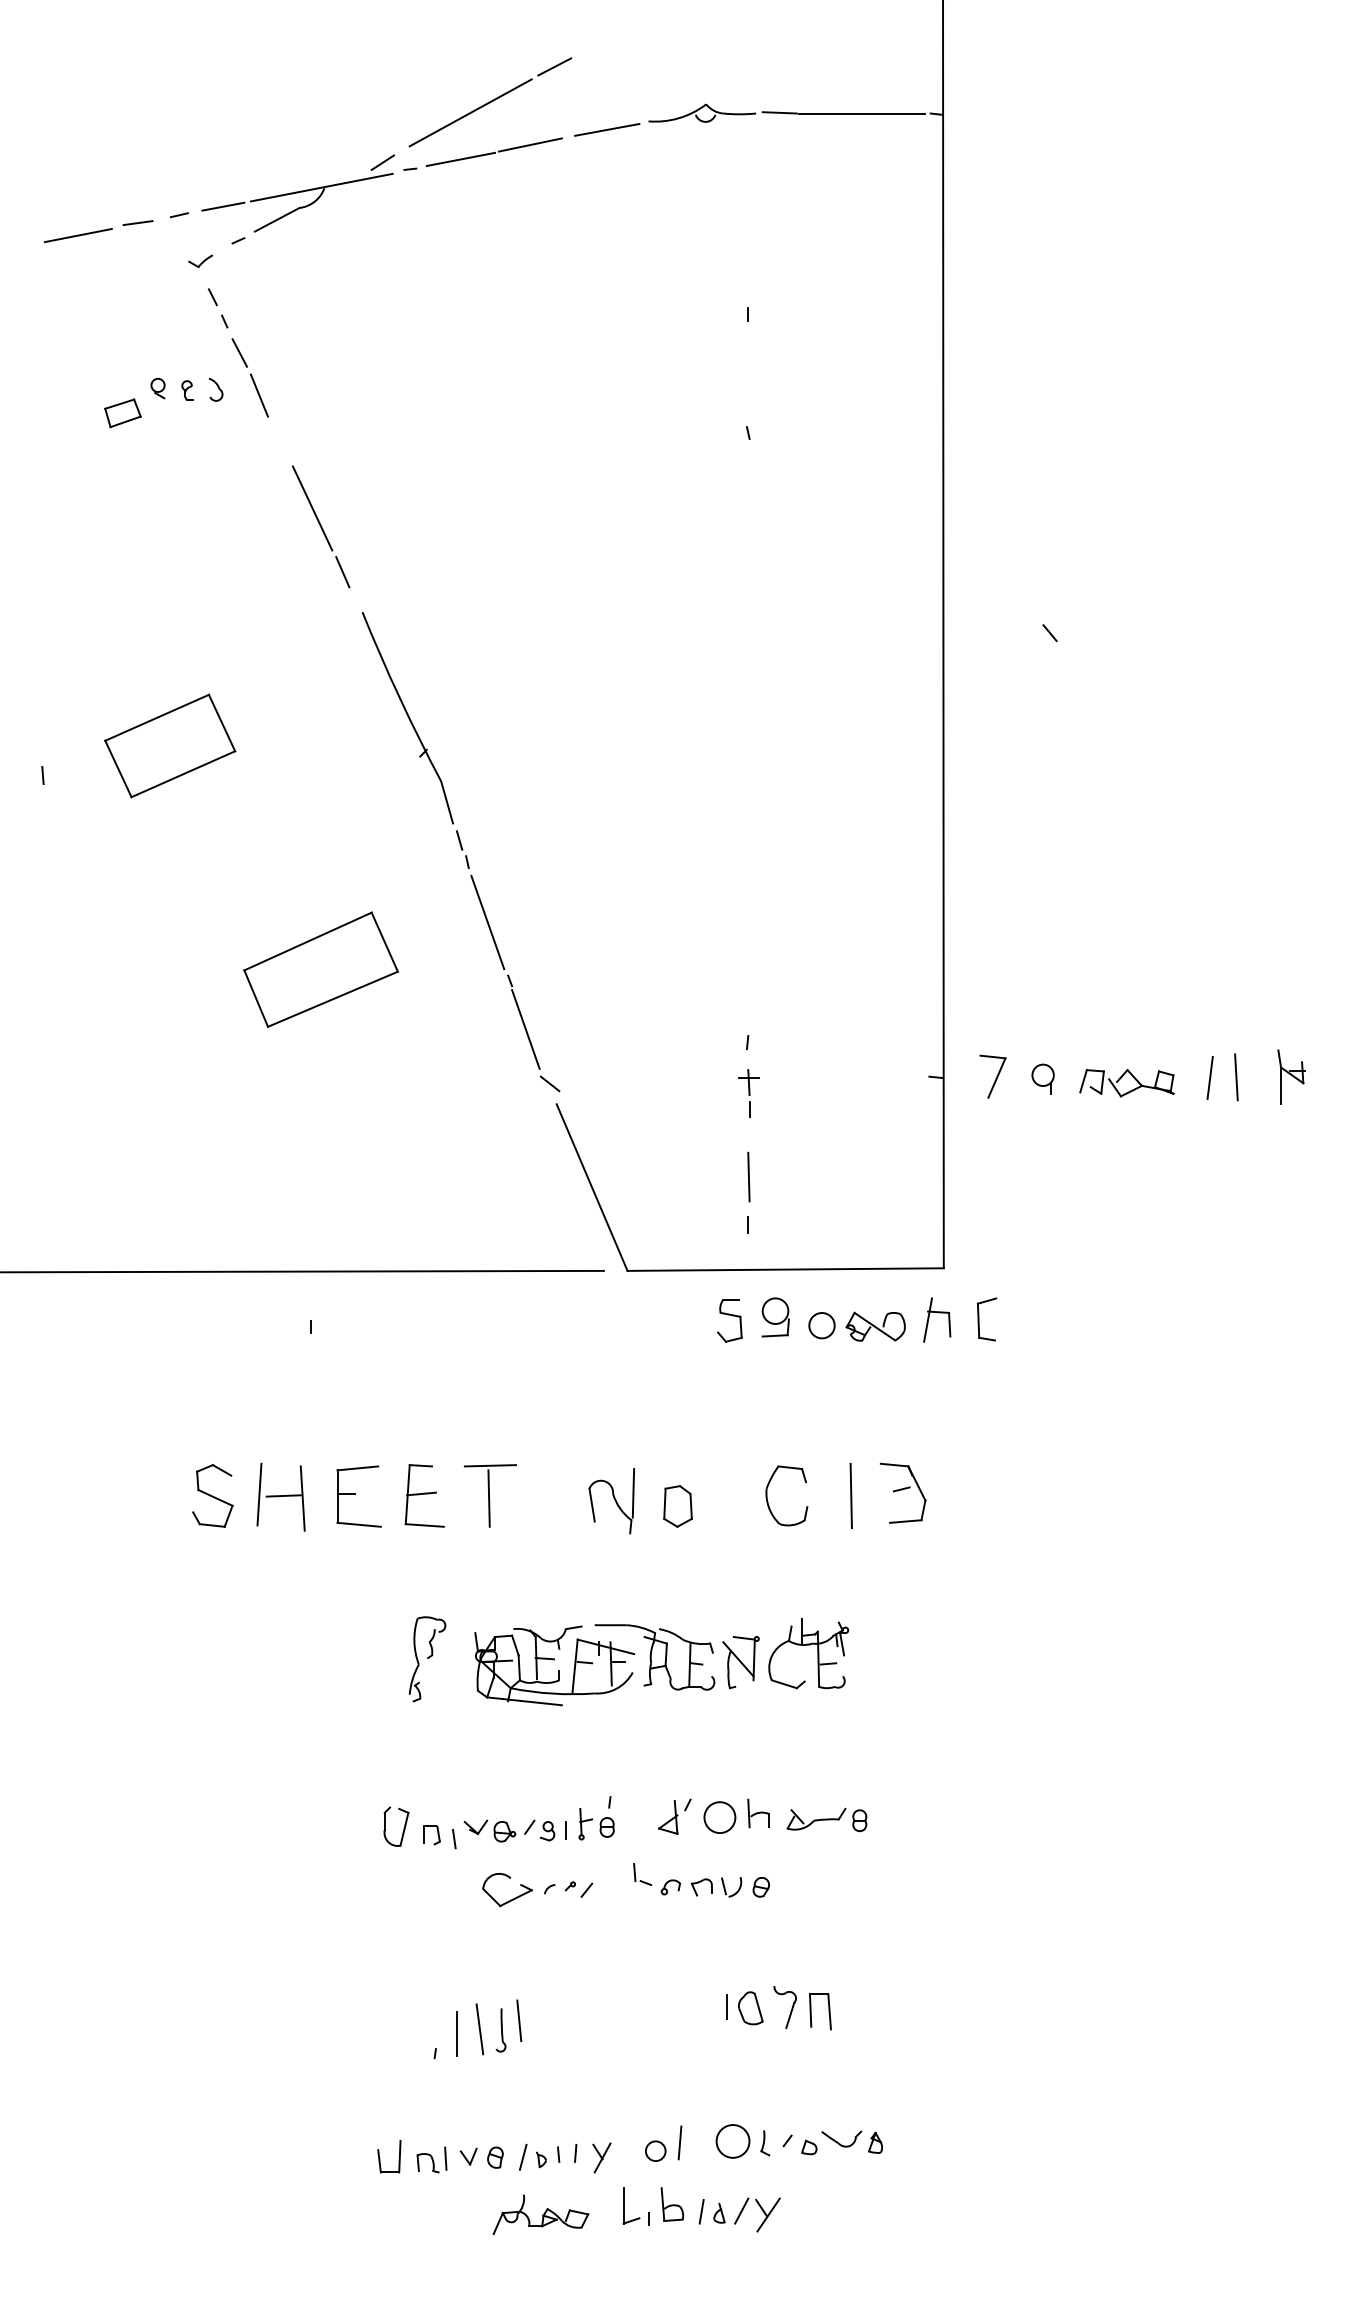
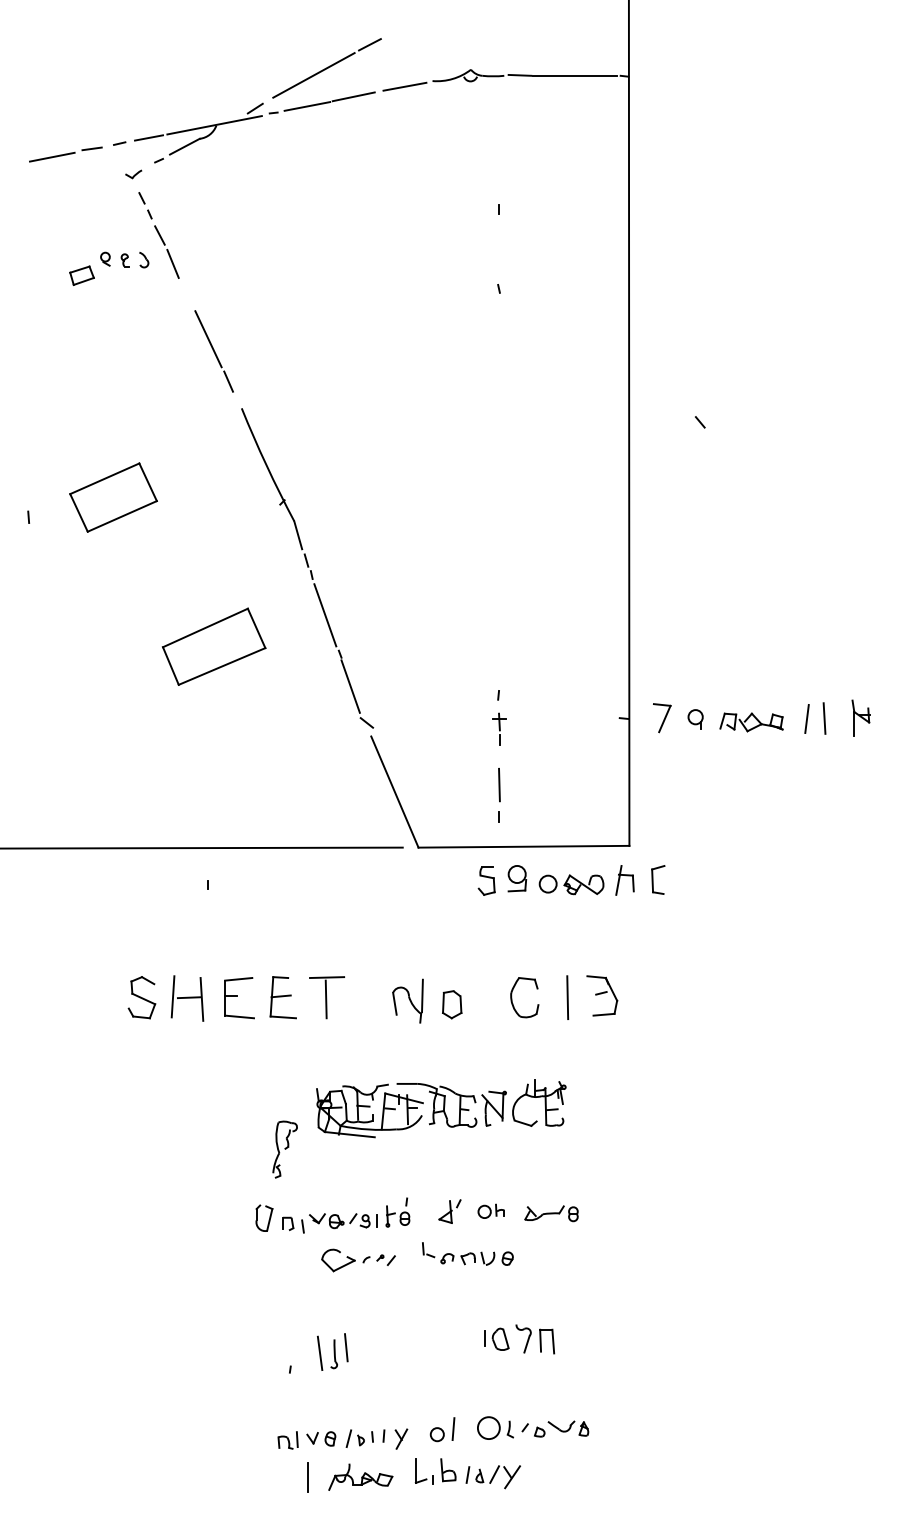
part: (426, 1659) -> (284, 1149), moved
part: (736, 1816) -> (491, 1211), size x0.6
line: (456, 2034) -> (307, 1477), moved
part: (389, 2155) -> (259, 1437), removed

